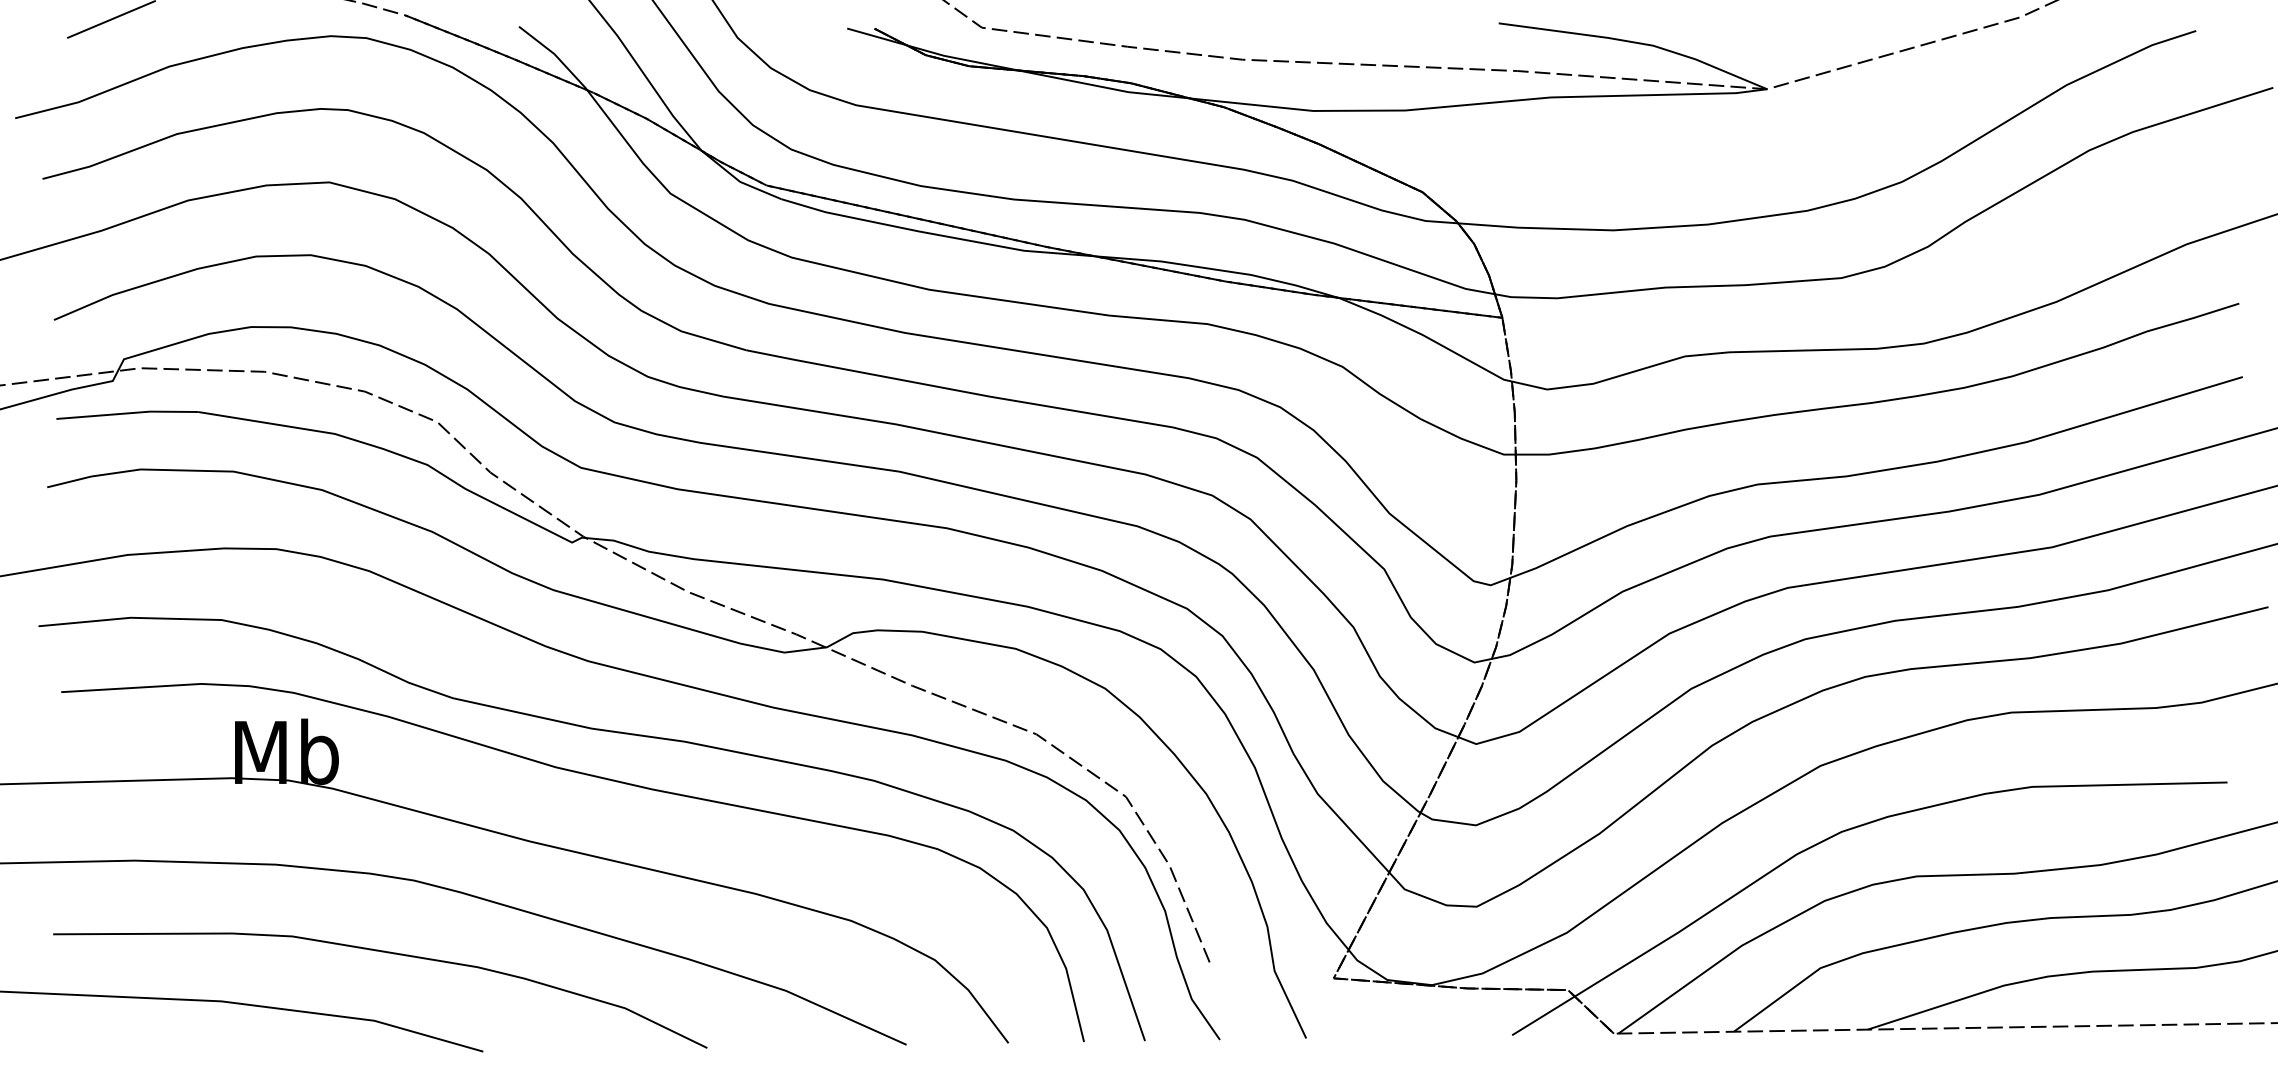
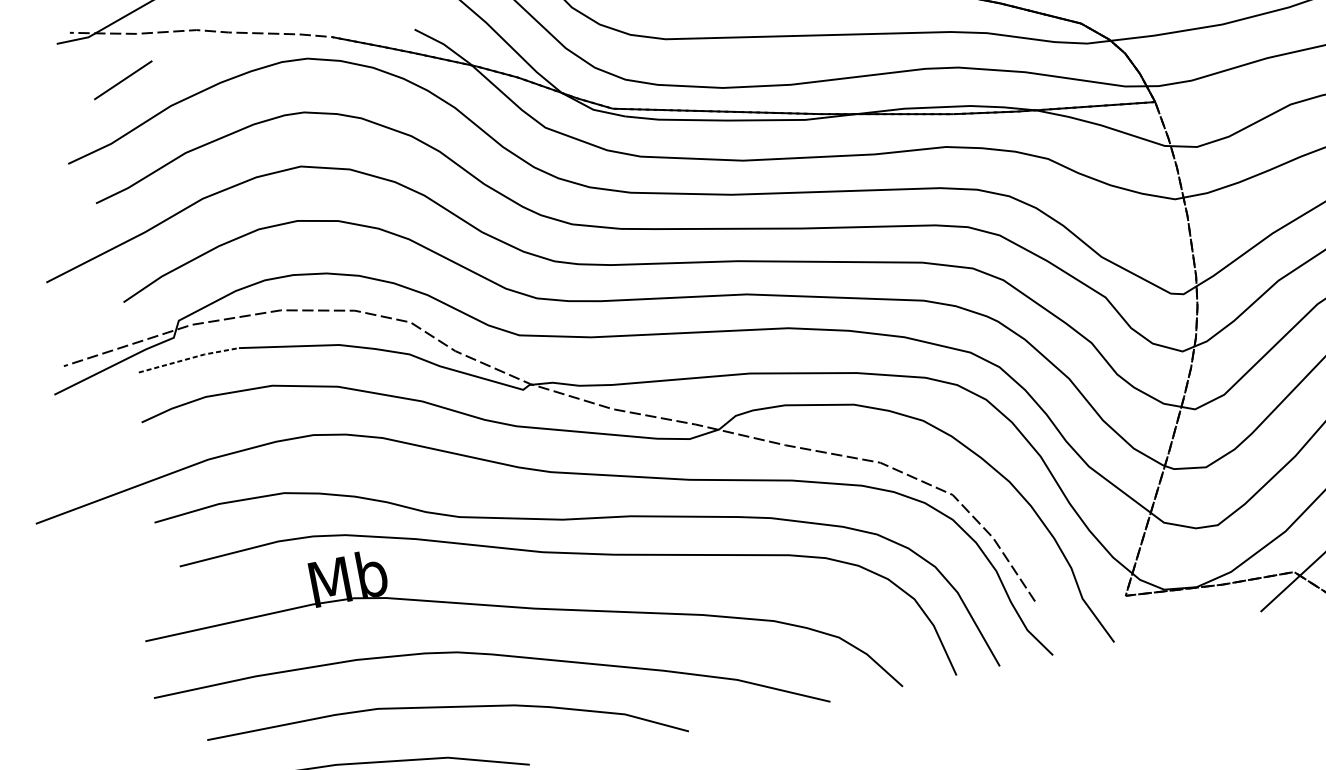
line: (128, 413) -> (189, 358), solid -> dashed

